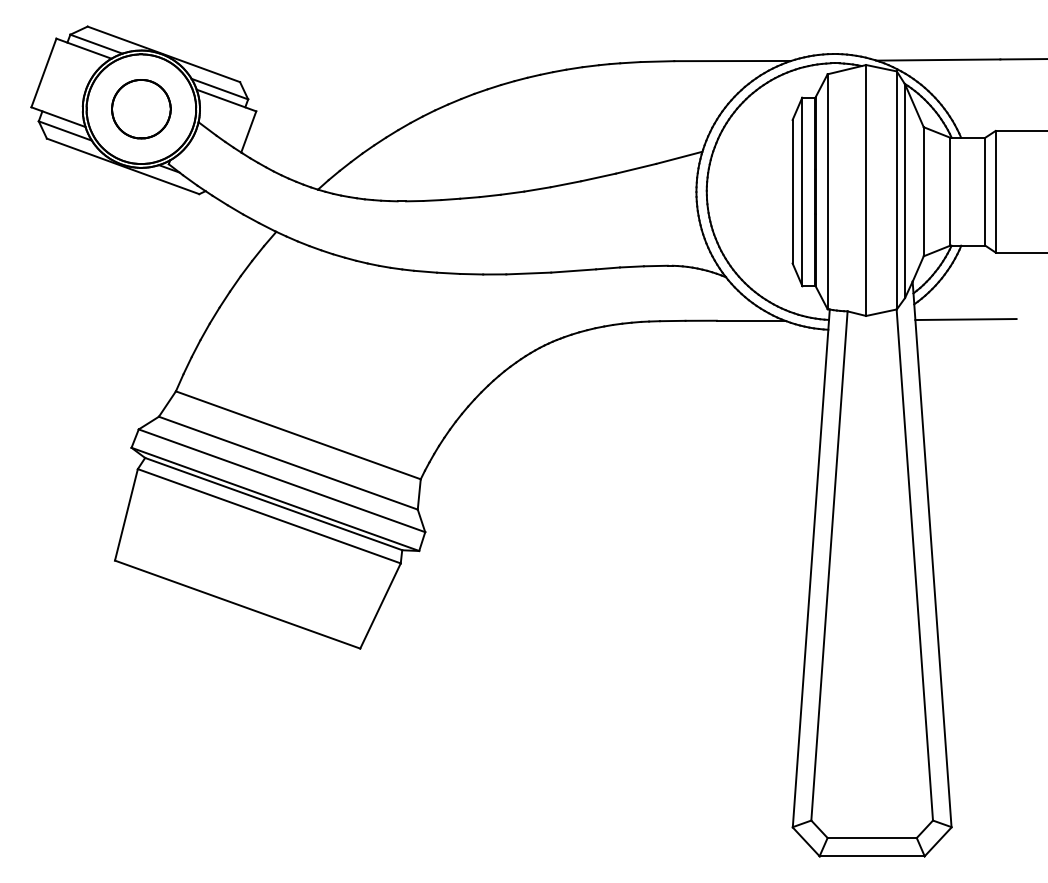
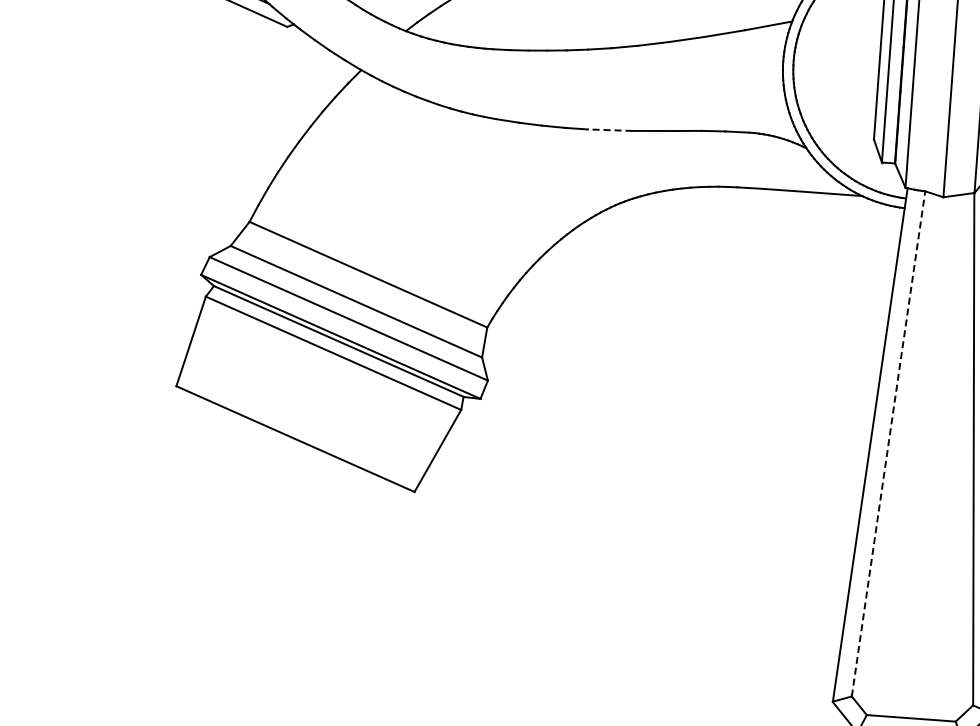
line: (528, 273) -> (609, 130), solid -> dashed
line: (829, 565) -> (888, 443), solid -> dashed

